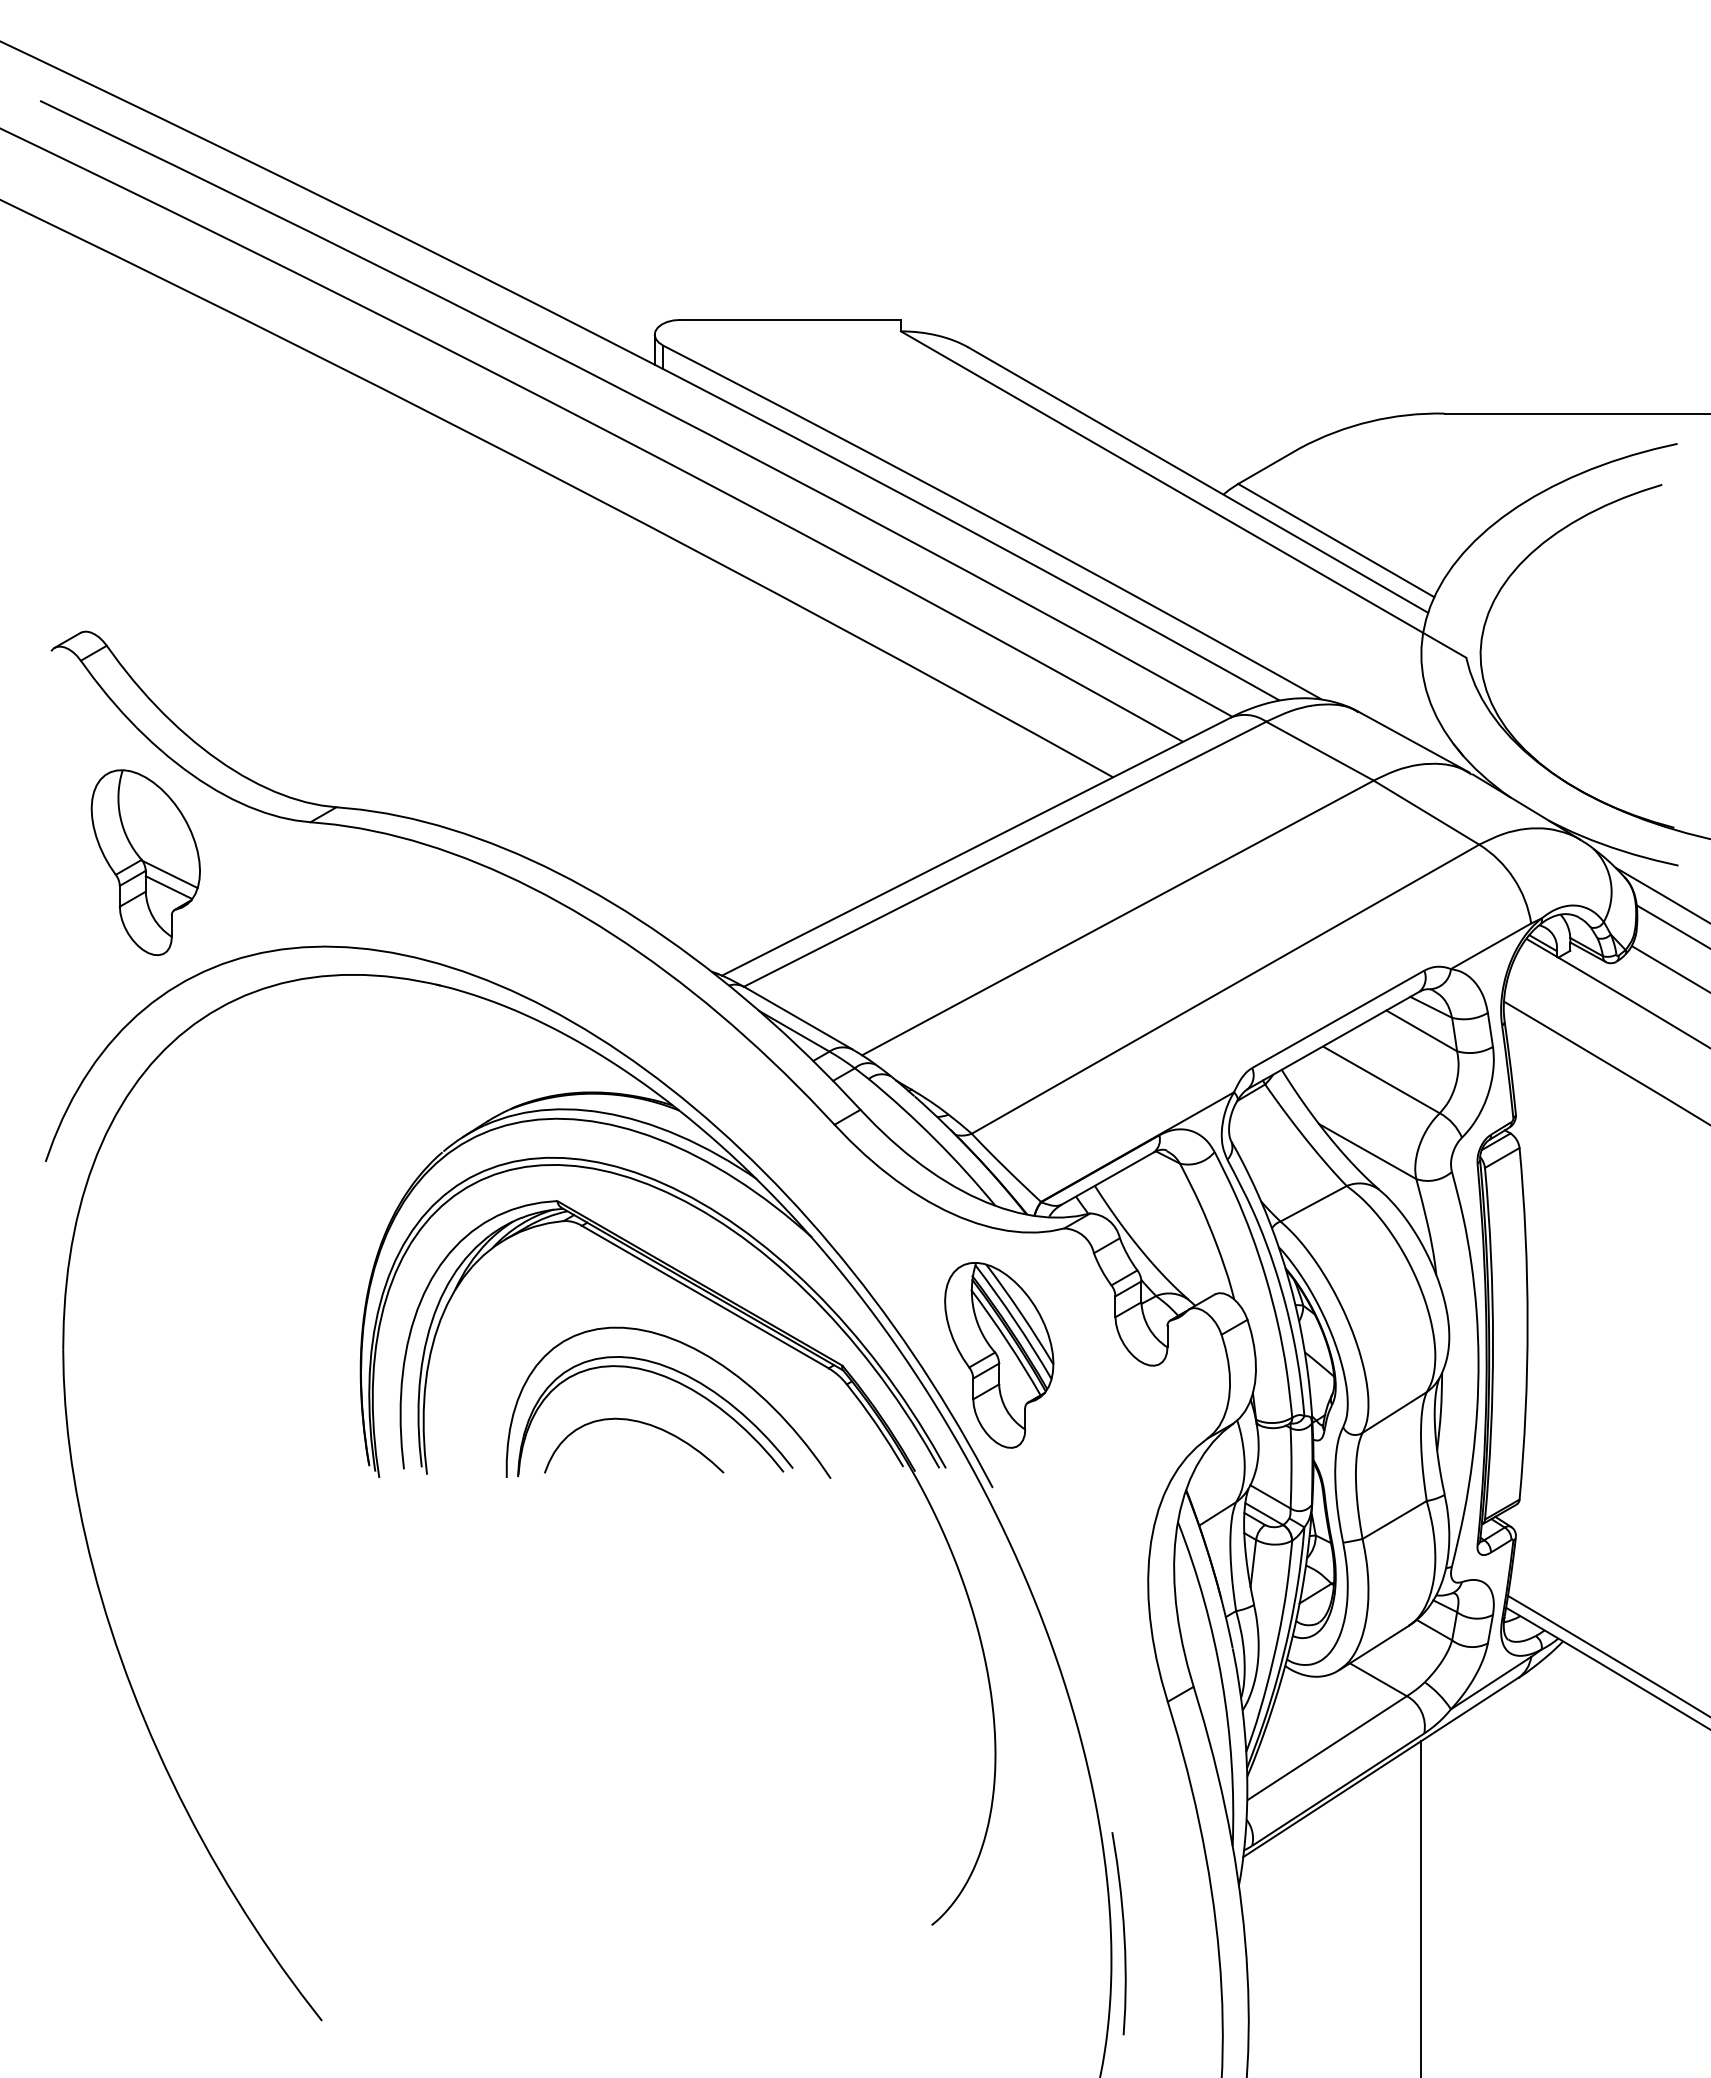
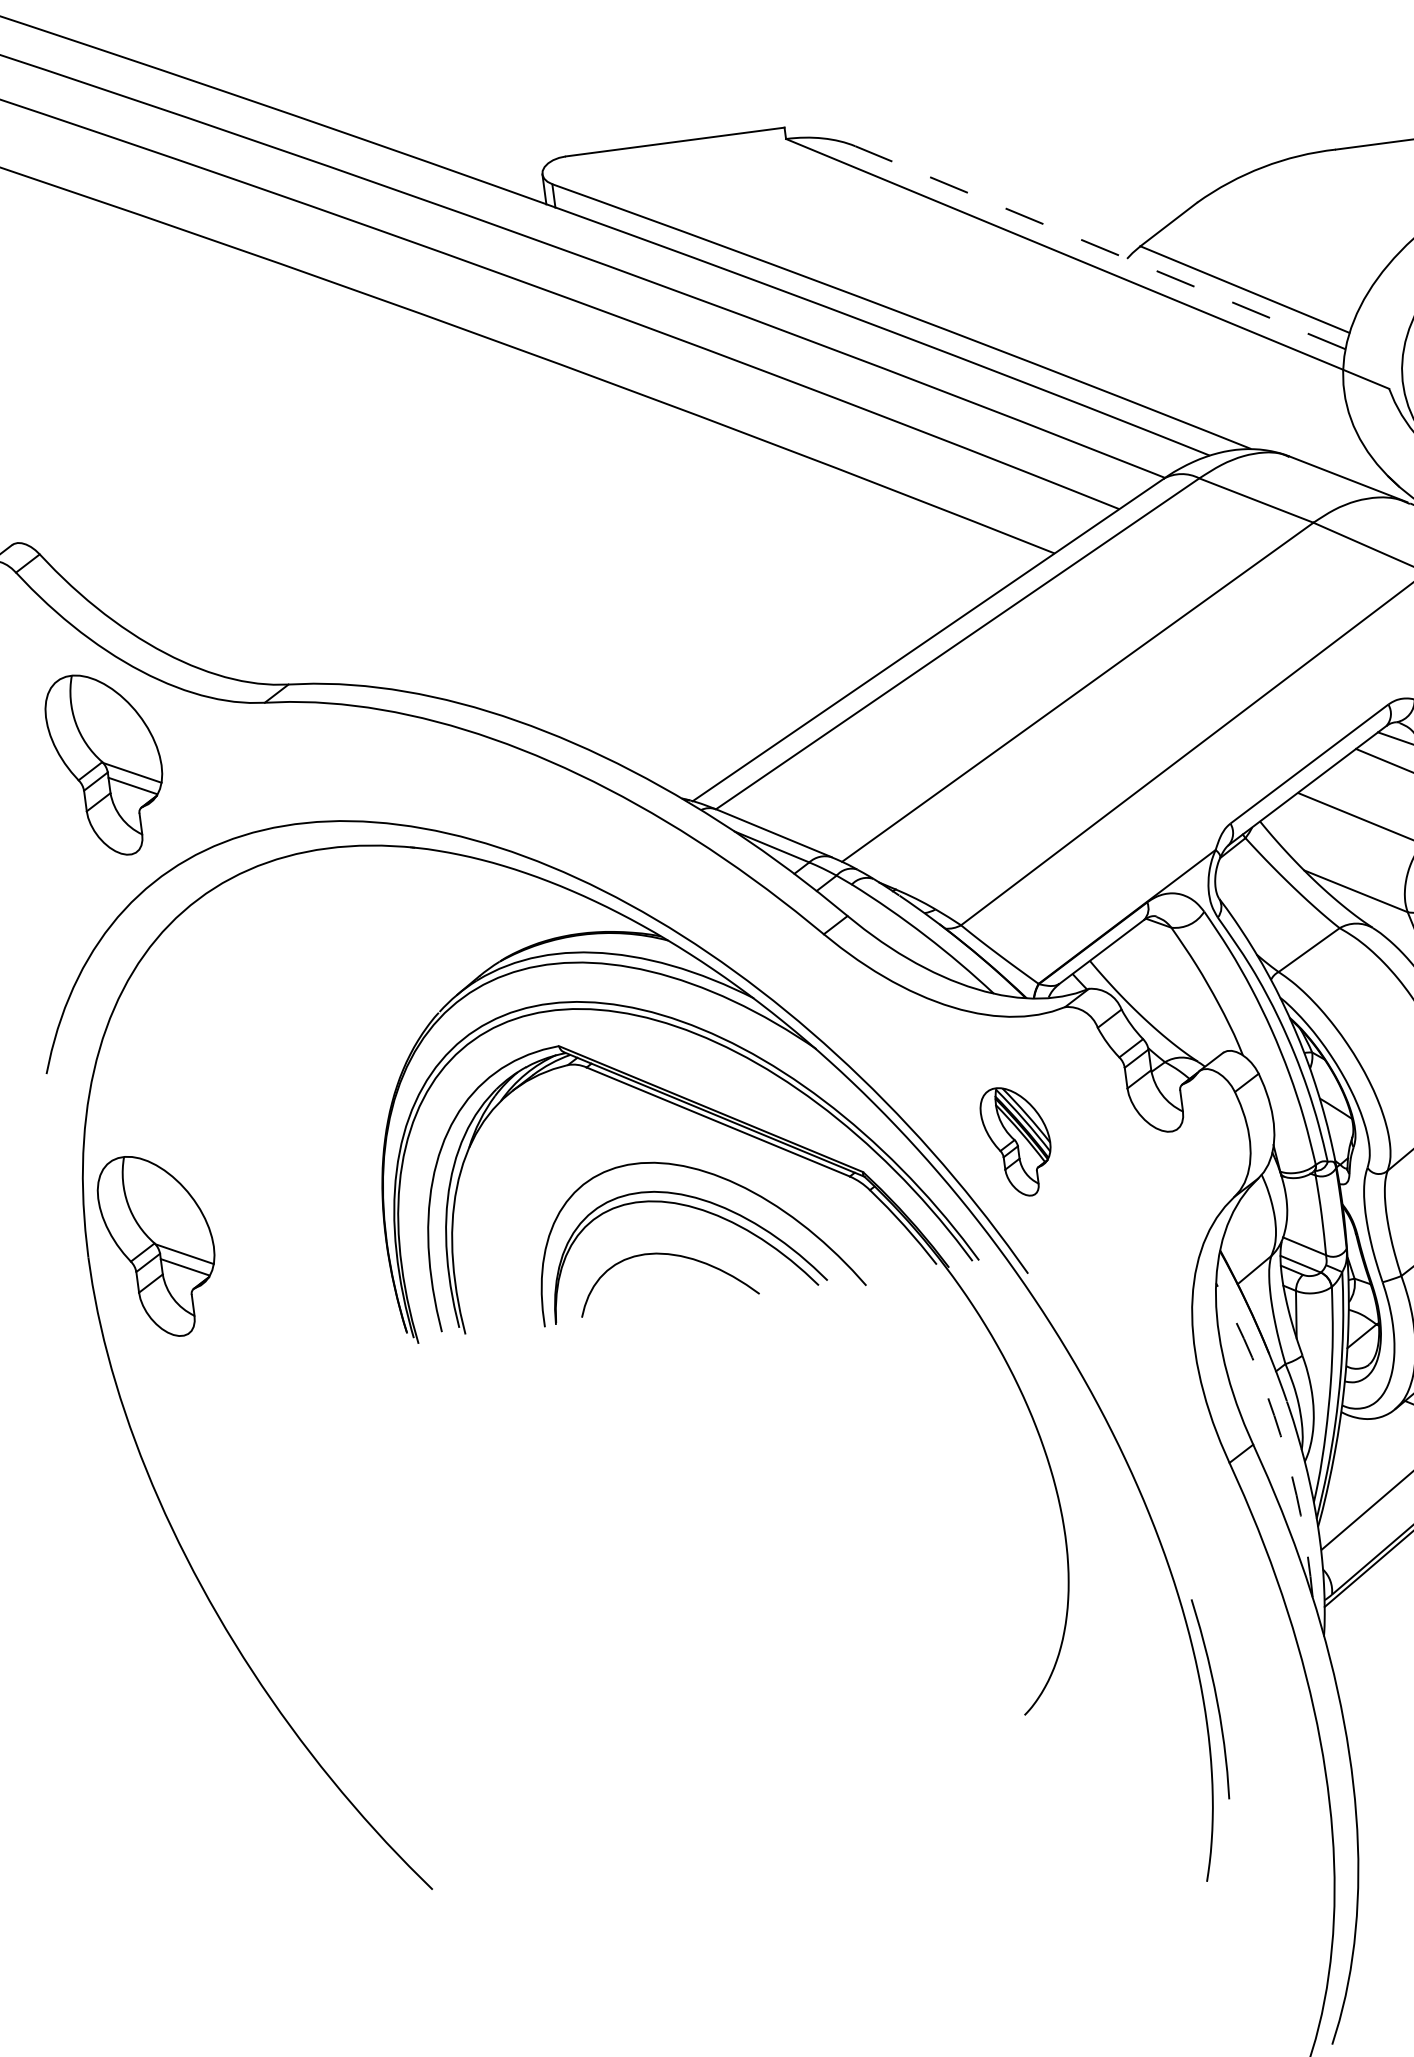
line: (1197, 479) -> (1099, 247), solid -> dashed
part: (134, 1346) -> (158, 1245), added
part: (999, 1355) -> (1017, 1141), size x0.6
arc: (1222, 1681) -> (1281, 1435), solid -> dashed

